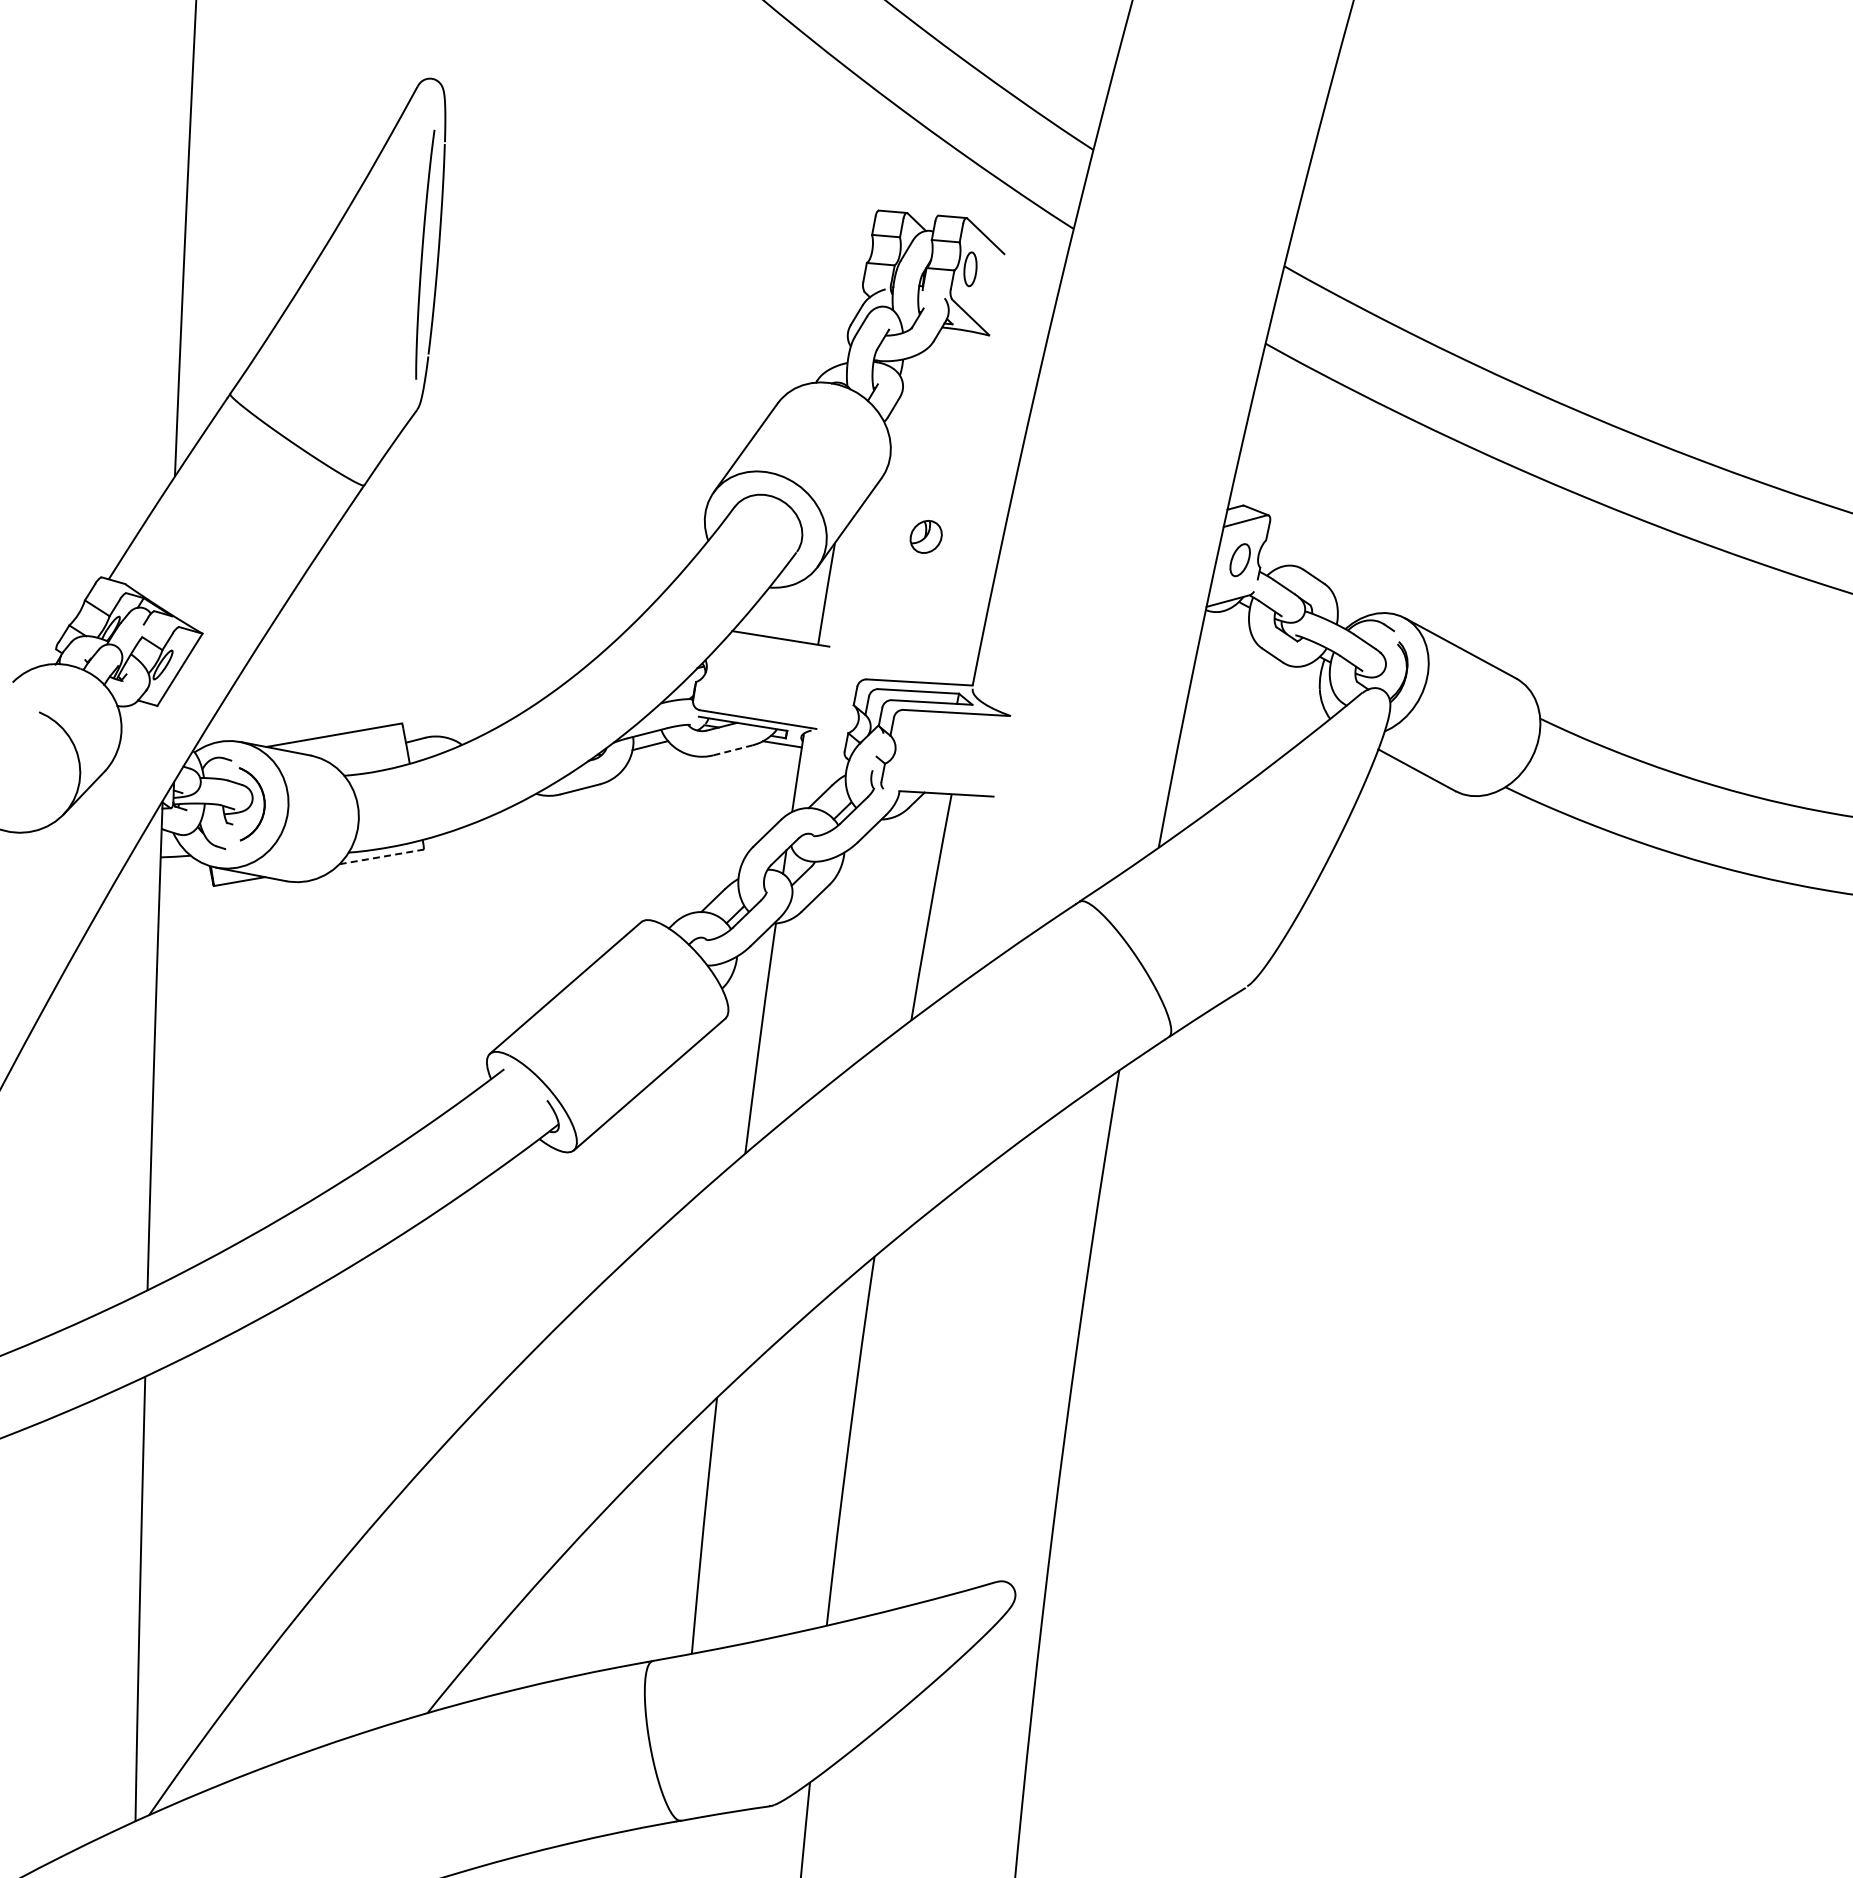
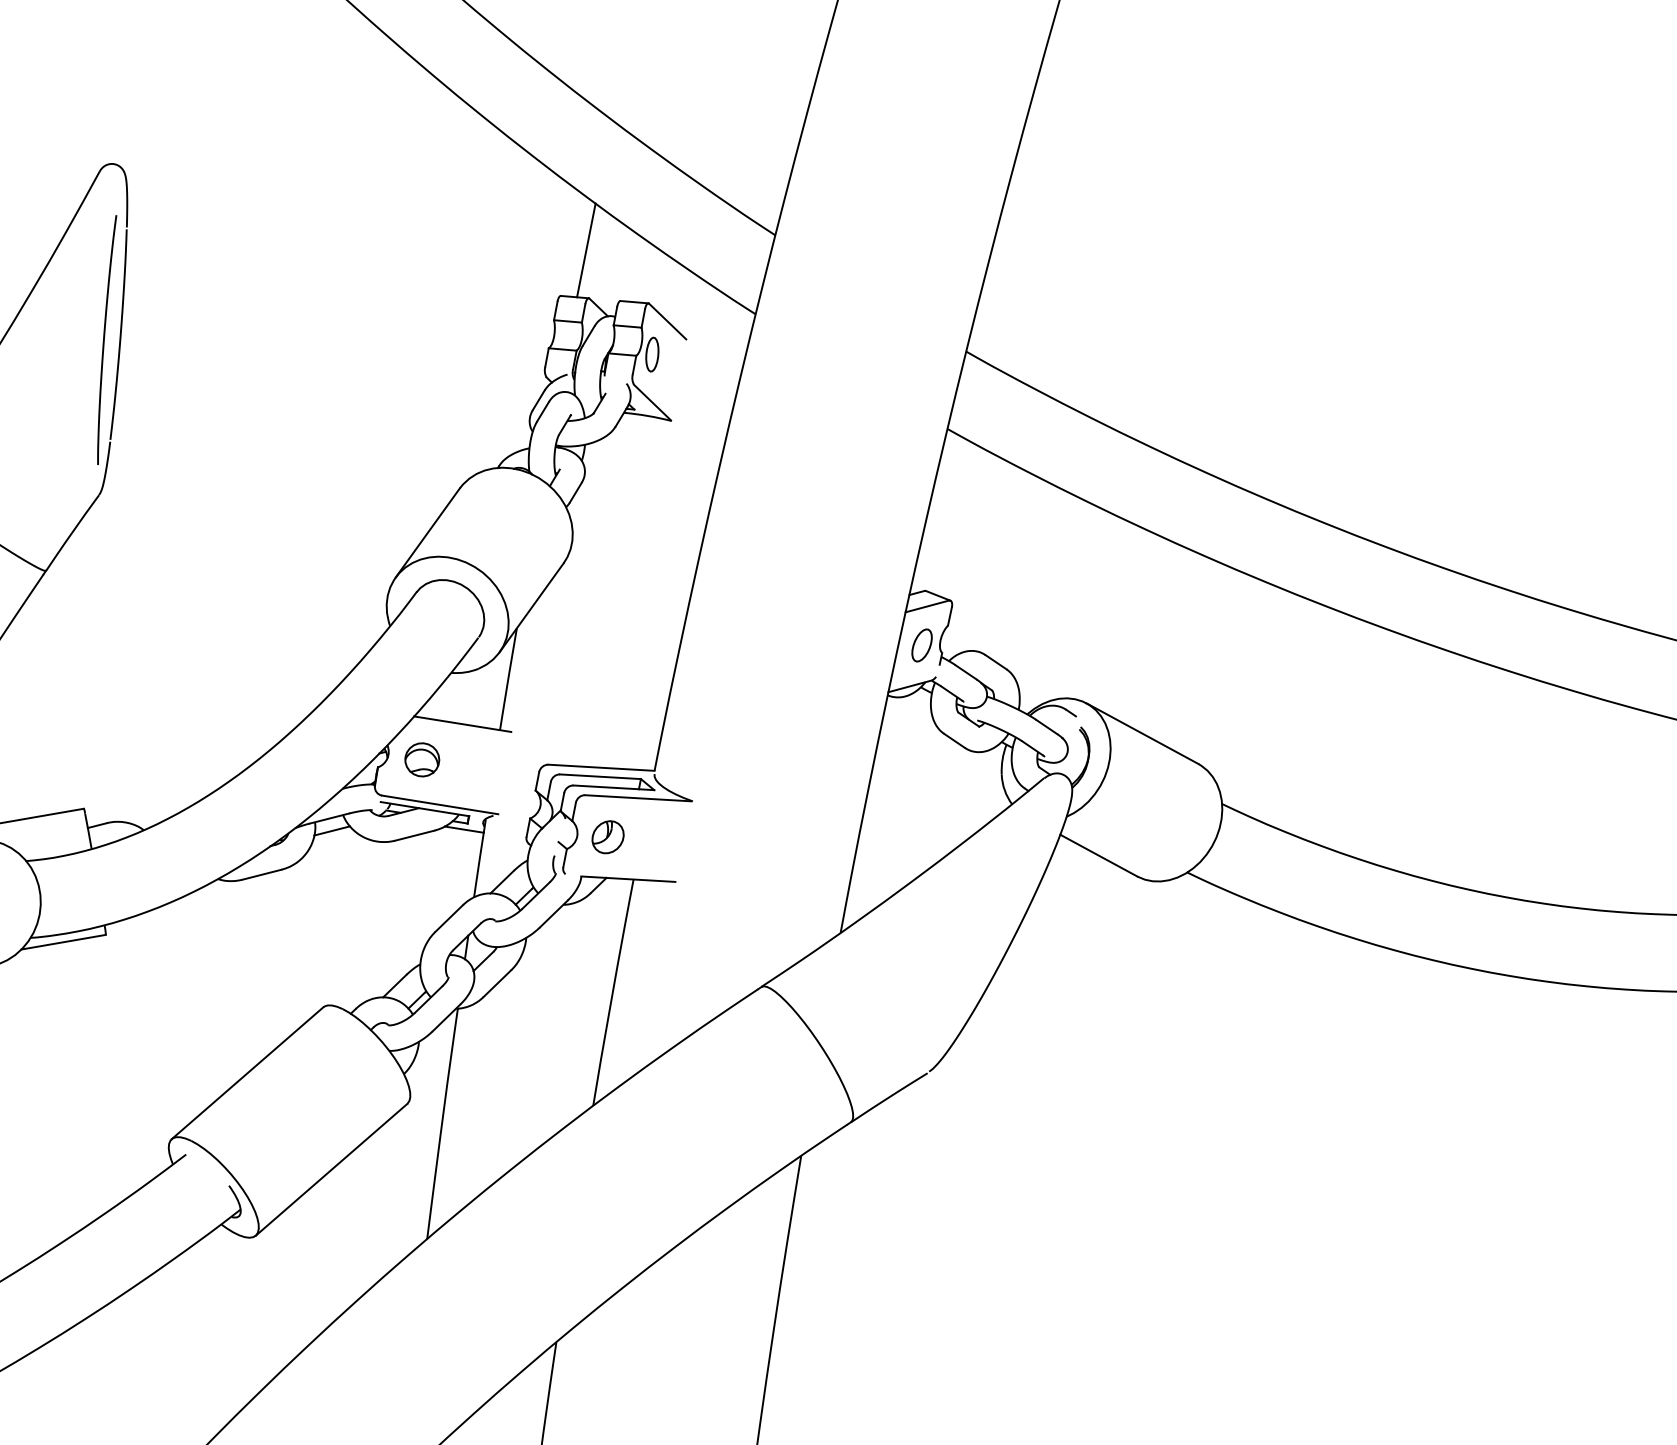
line: (904, 165) -> (586, 250), added
part: (925, 536) -> (607, 836), moved
part: (740, 674) -> (422, 759), added
line: (733, 750) -> (415, 835), dashed -> solid
line: (381, 856) -> (63, 941), dashed -> solid

